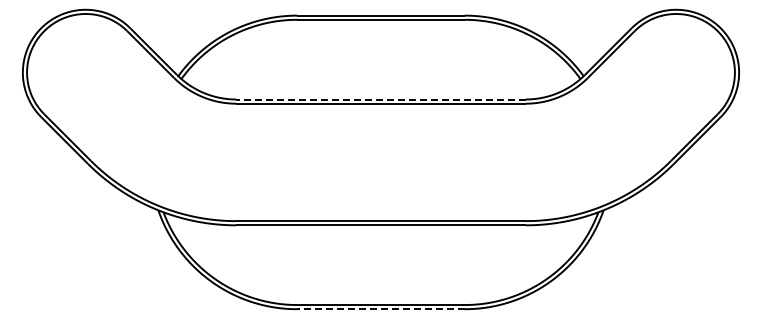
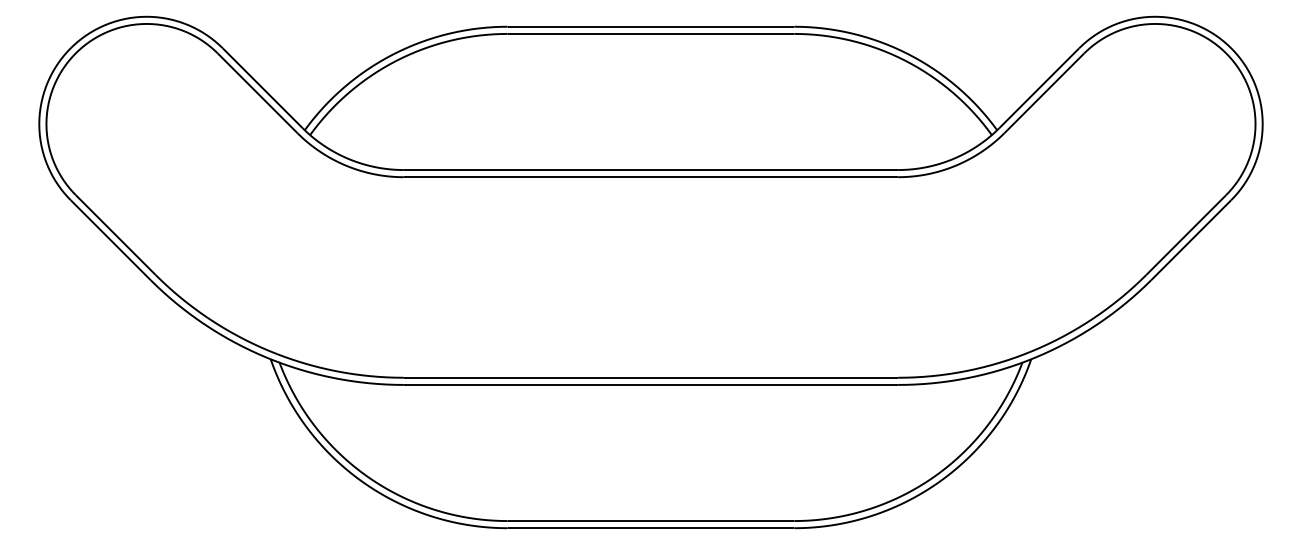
line: (380, 99) -> (650, 170), dashed -> solid
line: (380, 309) -> (650, 528), dashed -> solid

